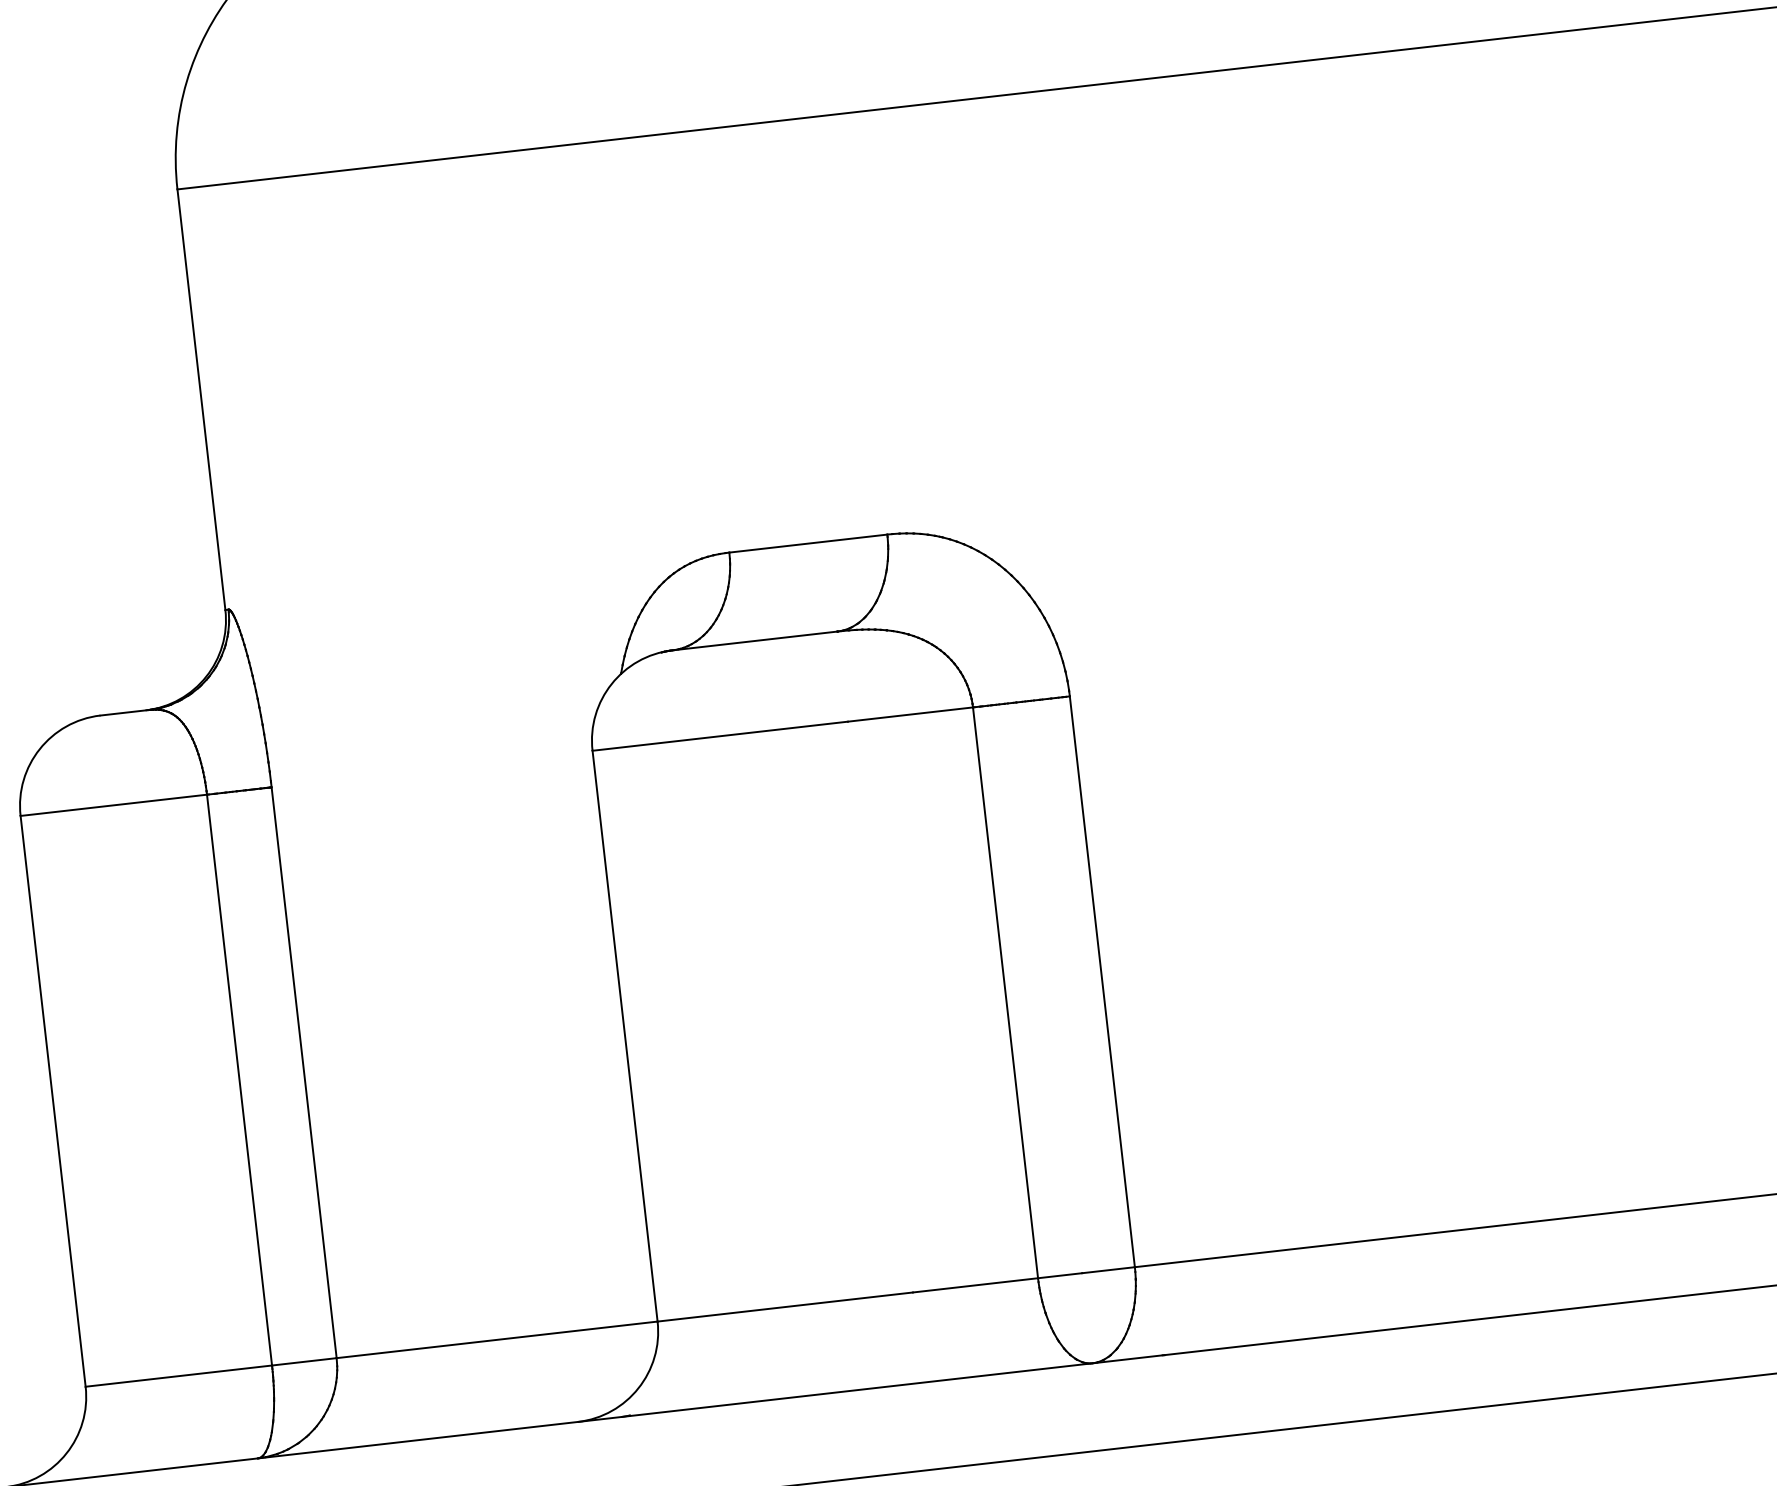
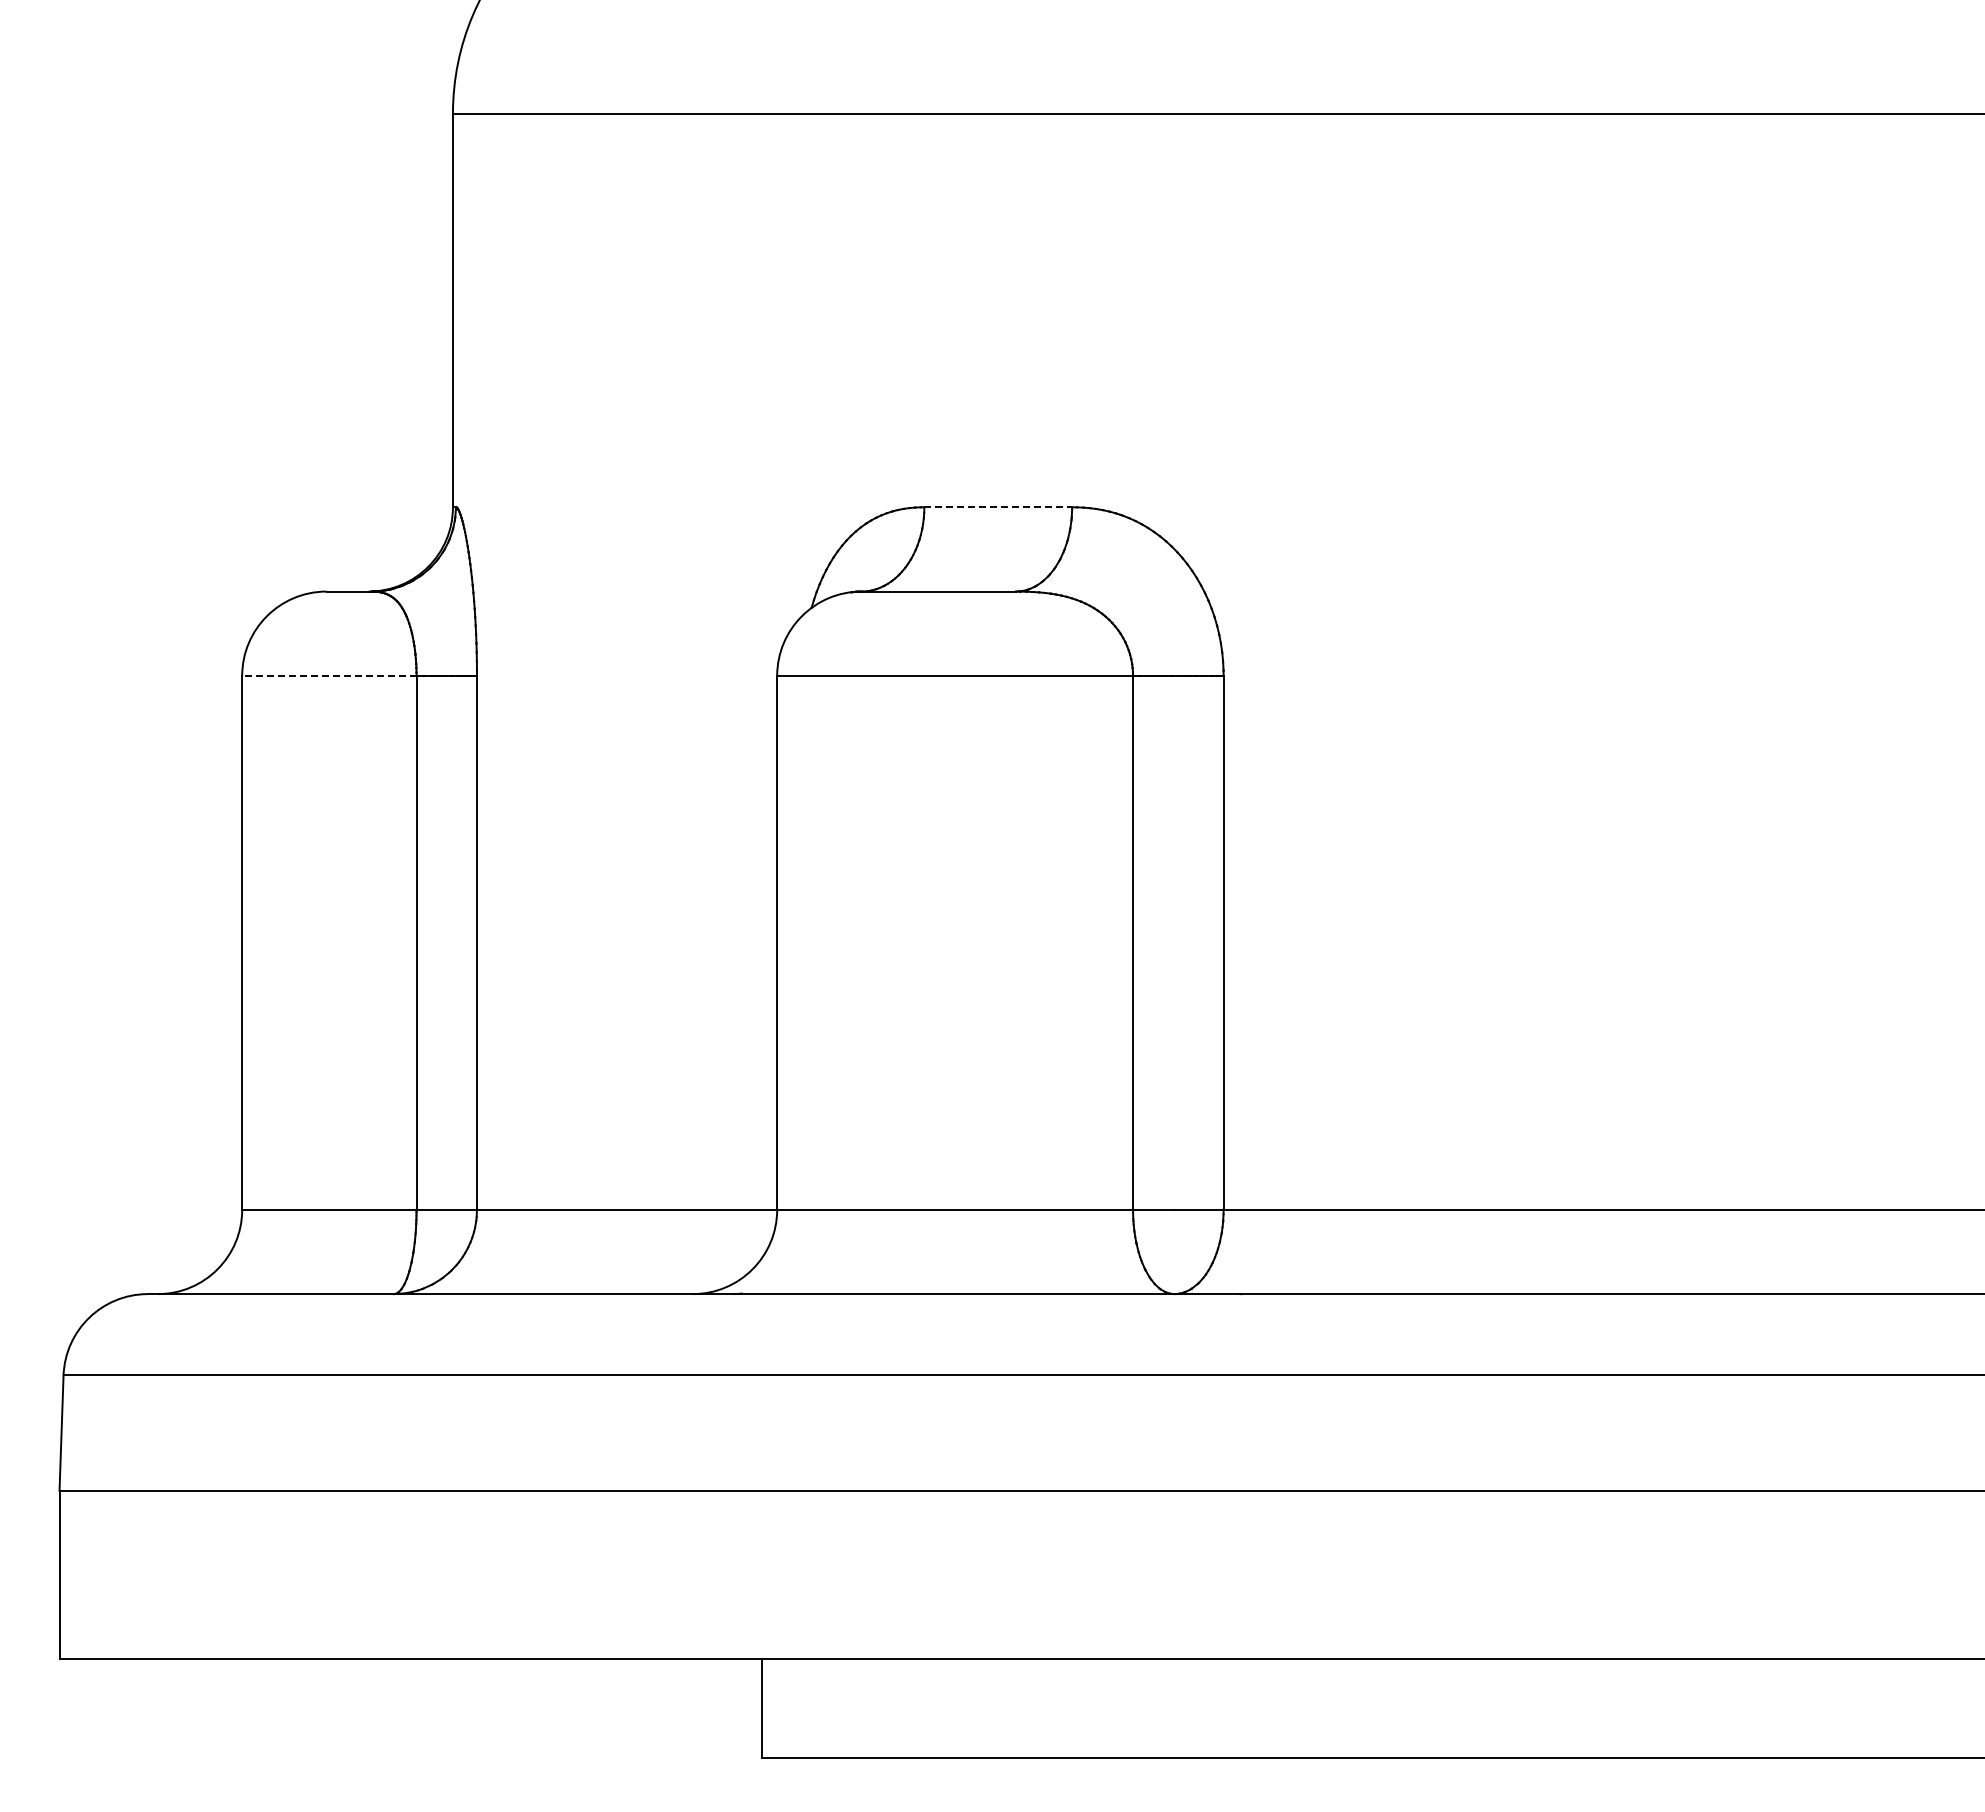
line: (808, 543) -> (998, 507), solid -> dashed
line: (112, 805) -> (328, 675), solid -> dashed

